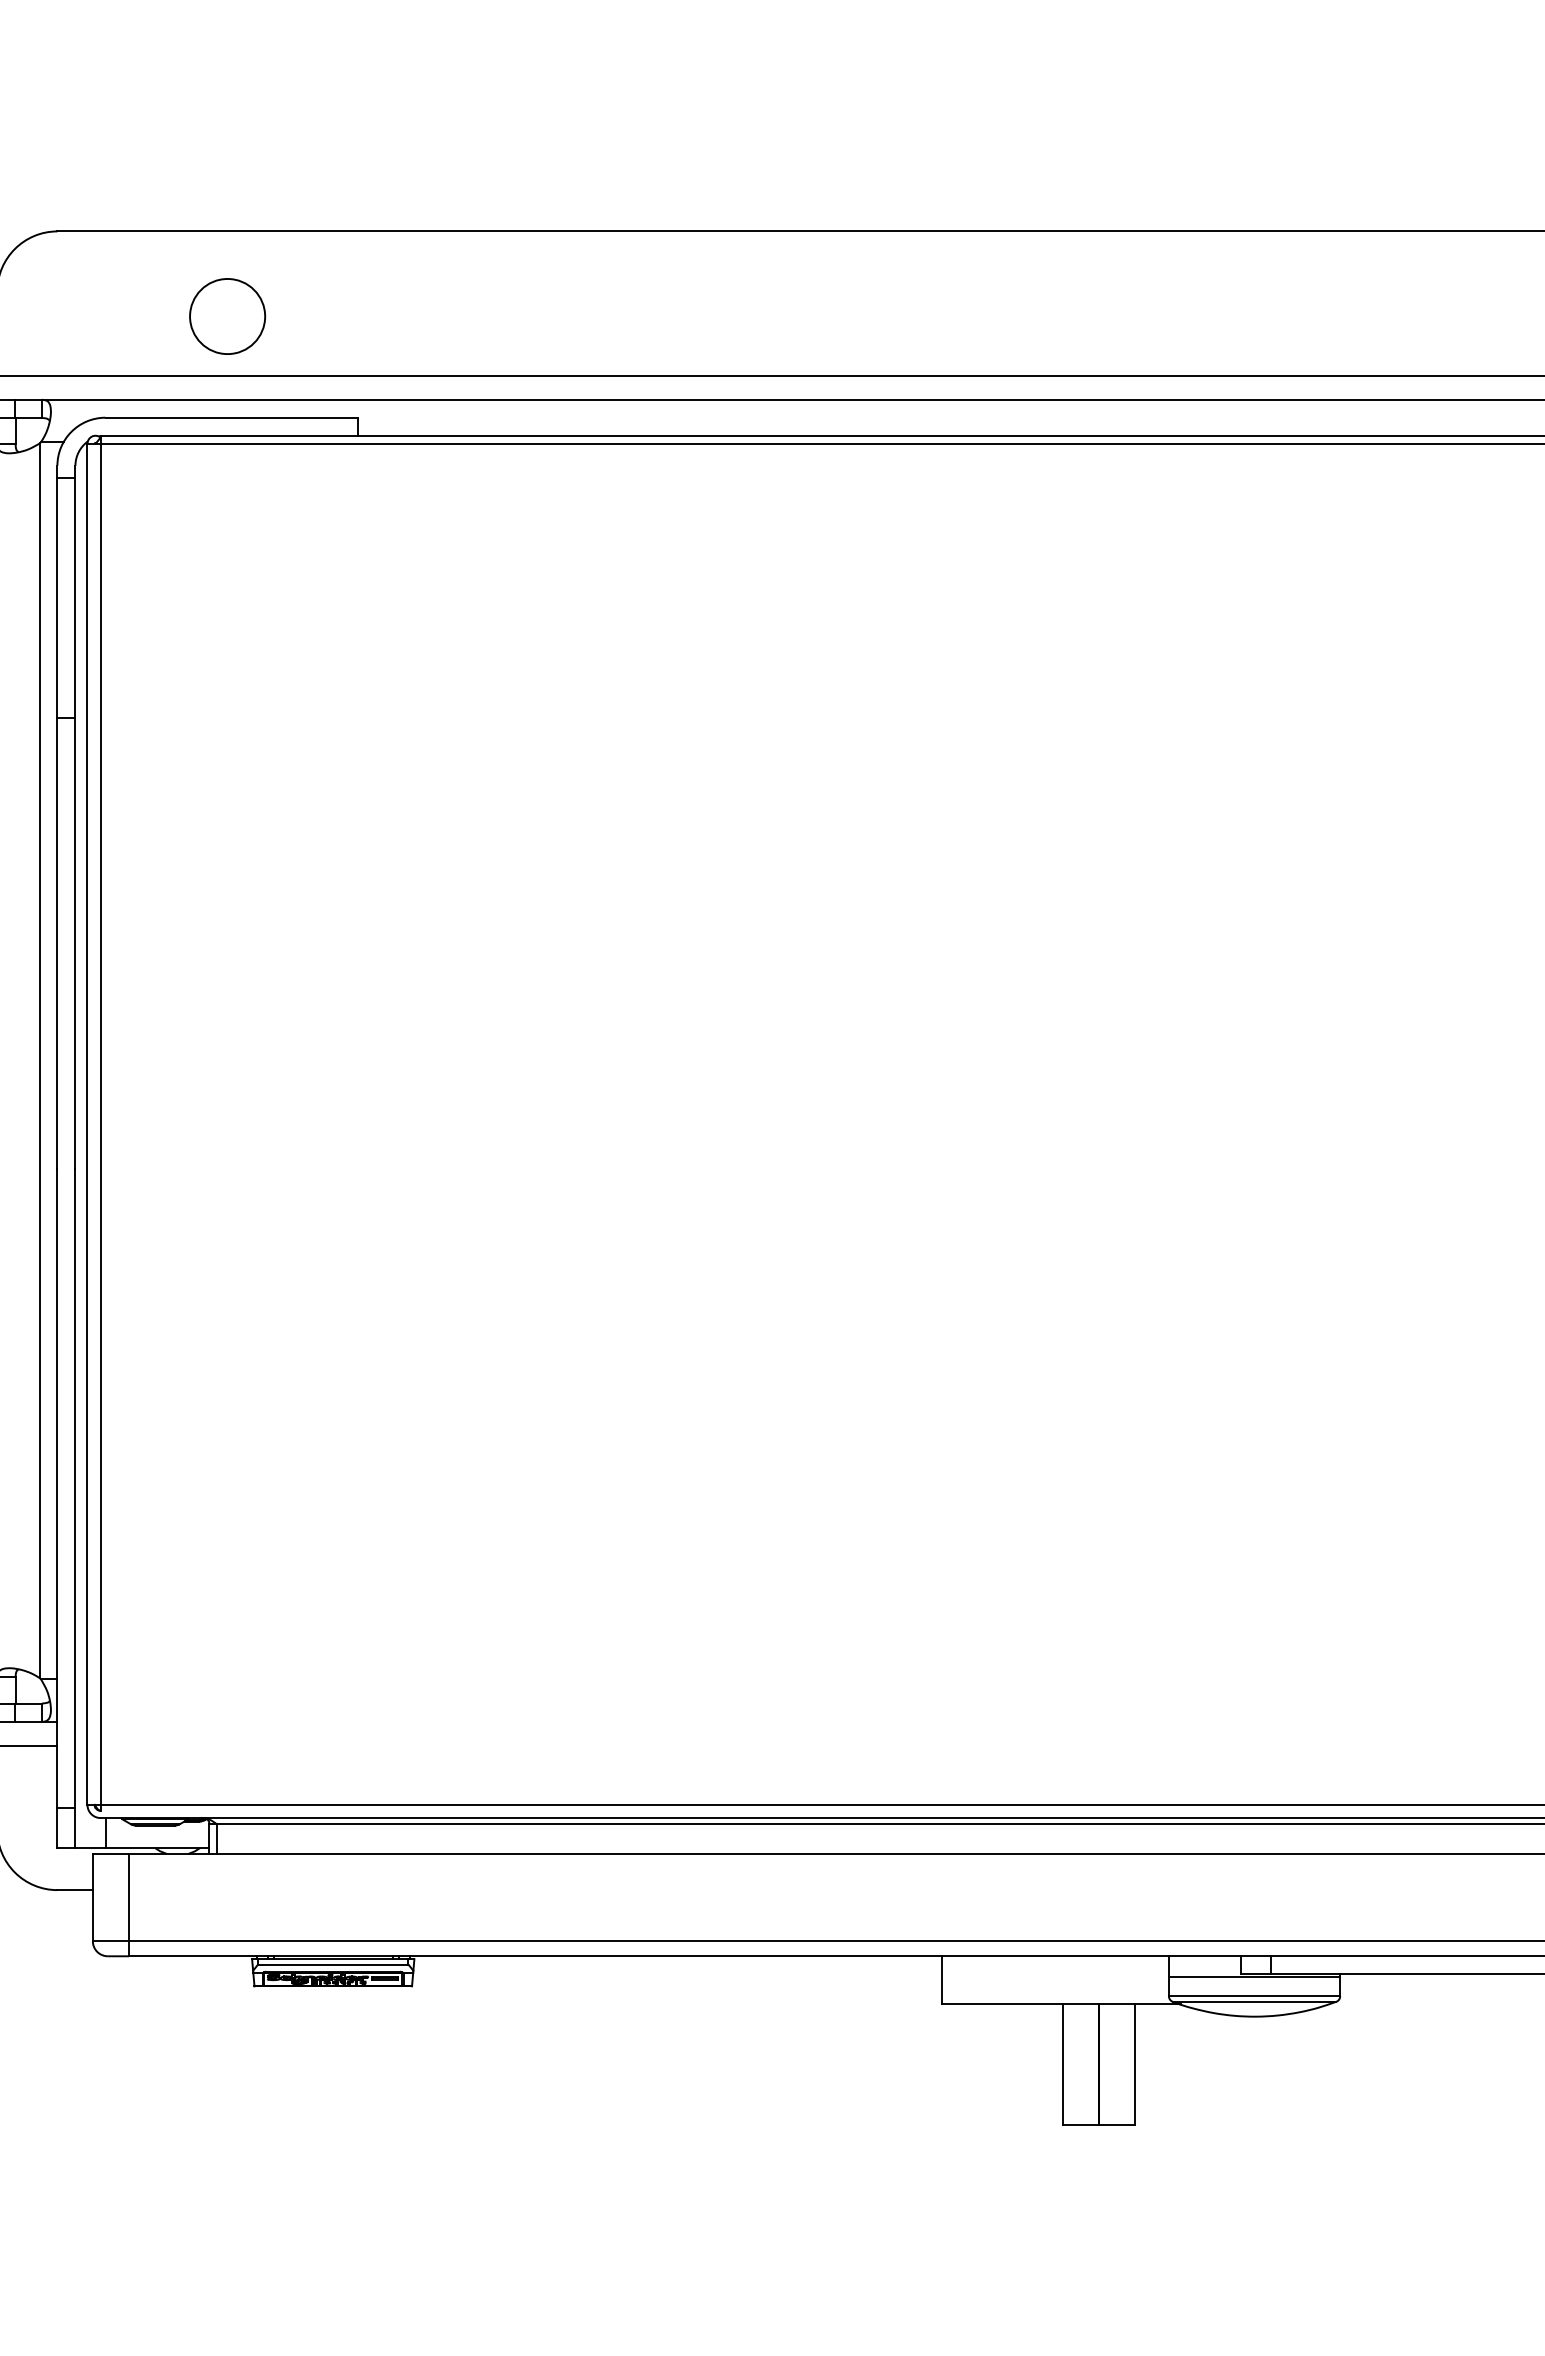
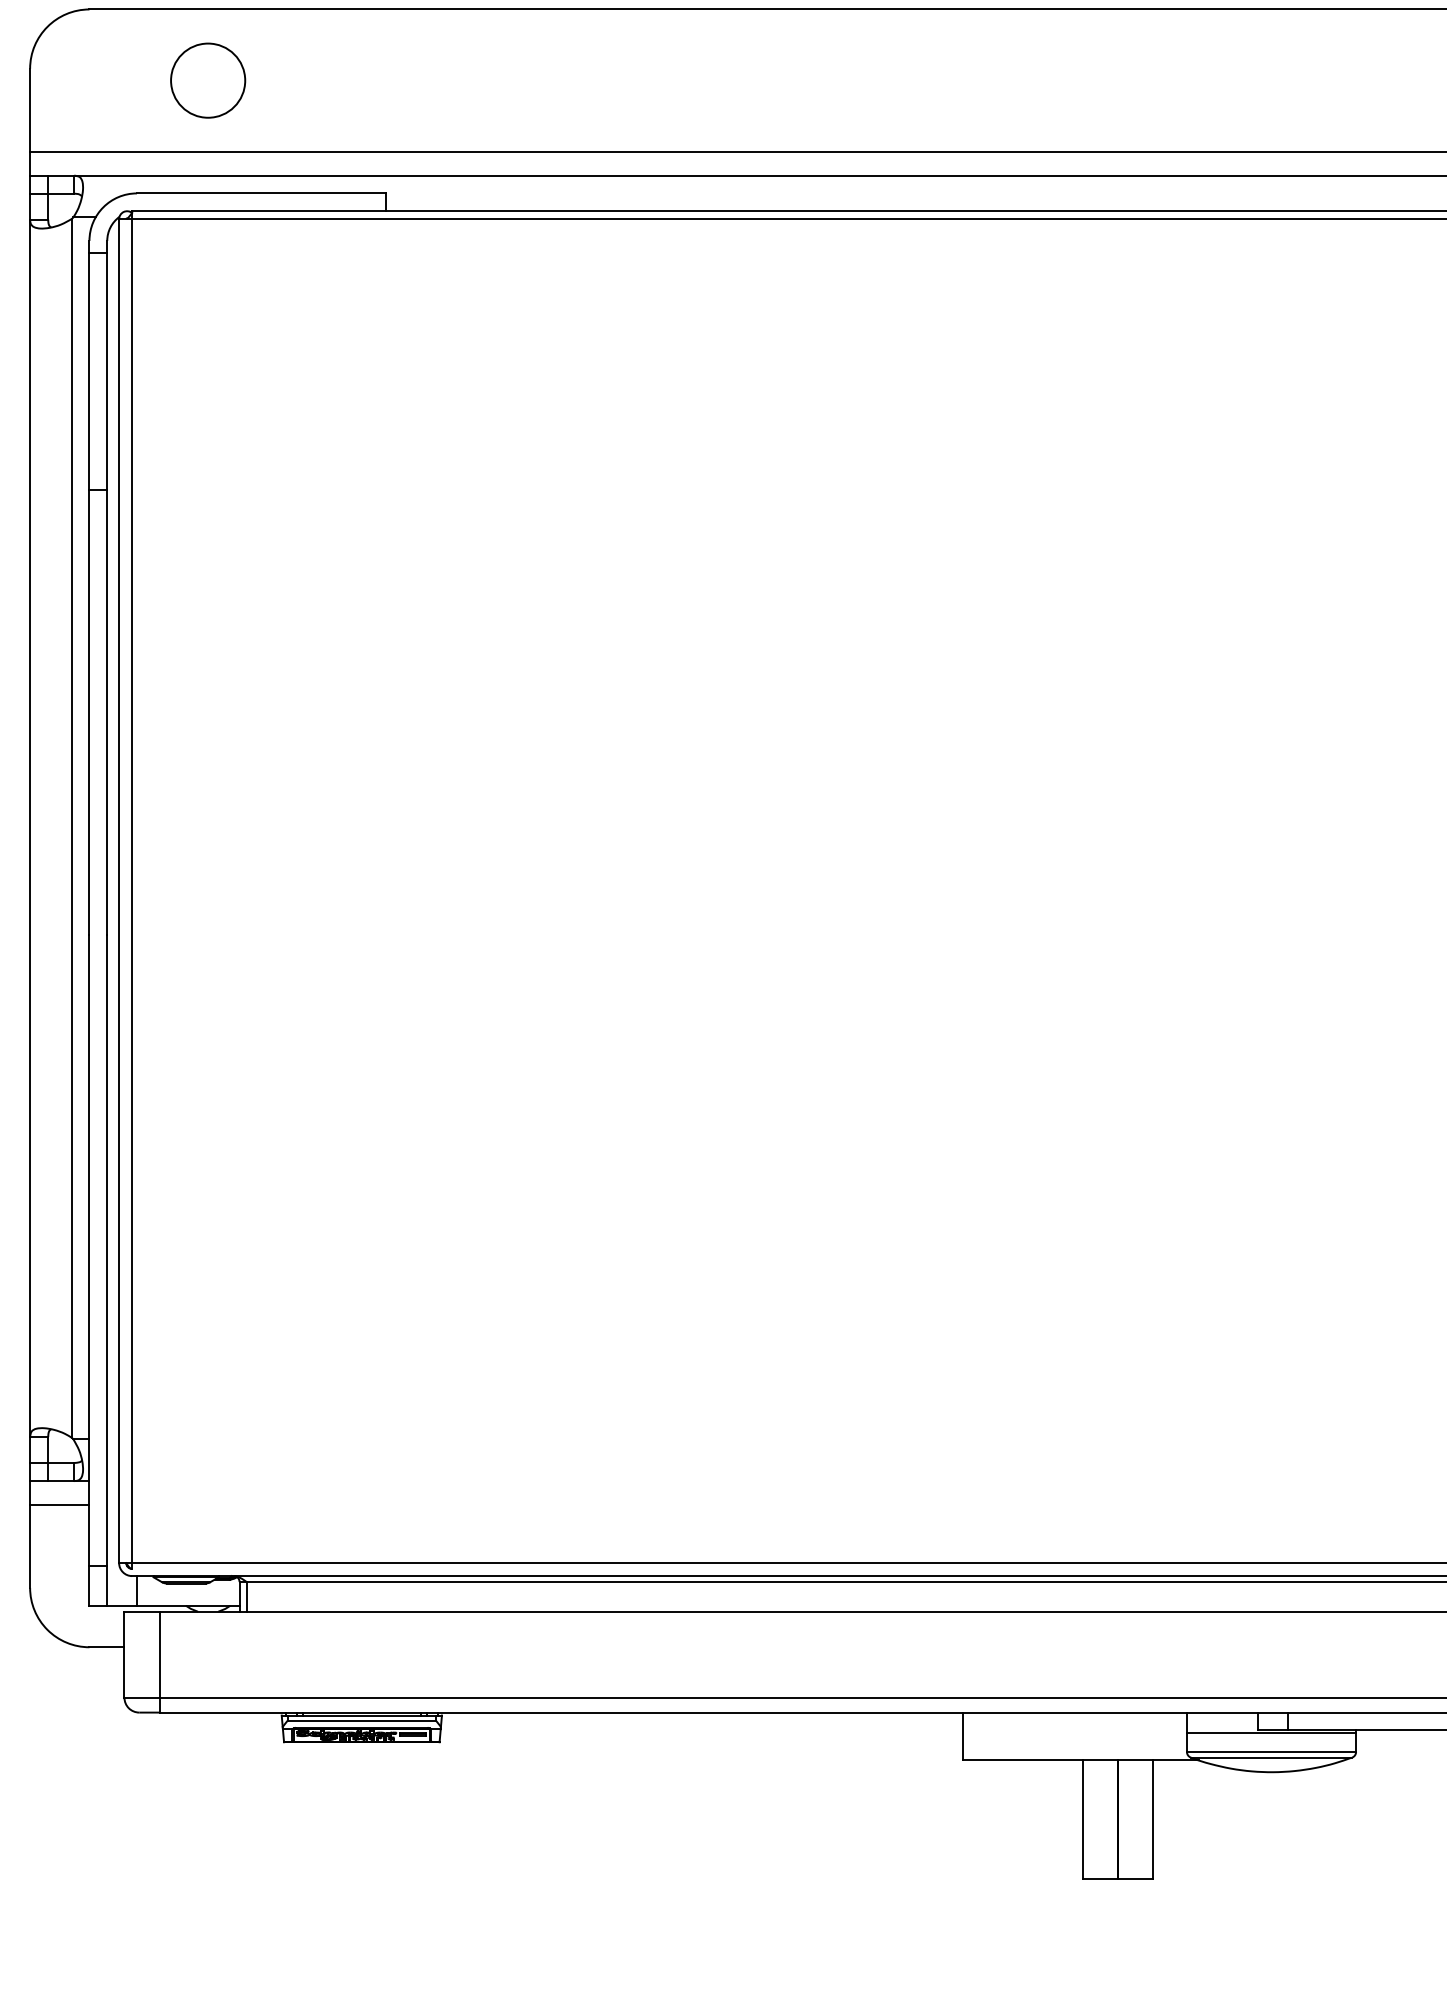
circle: (227, 316) -> (208, 80), moved

